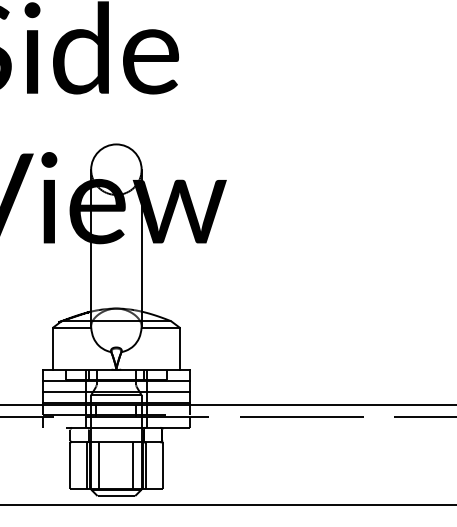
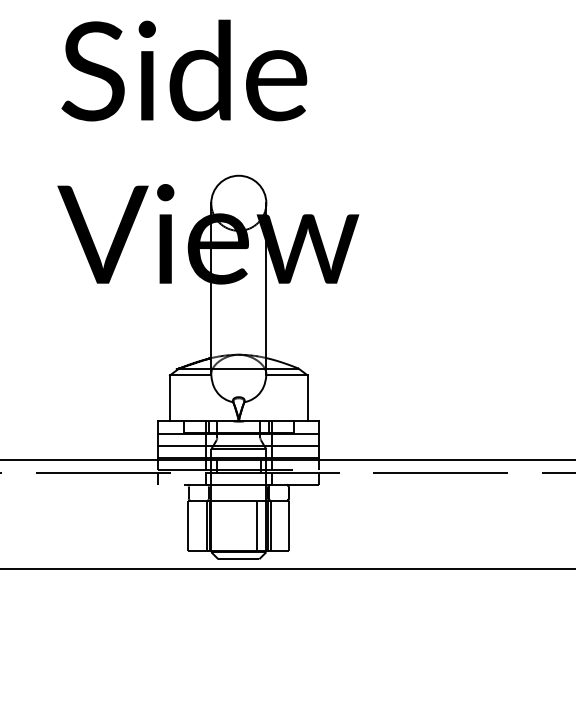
line: (99, 465) -> (220, 525), removed

